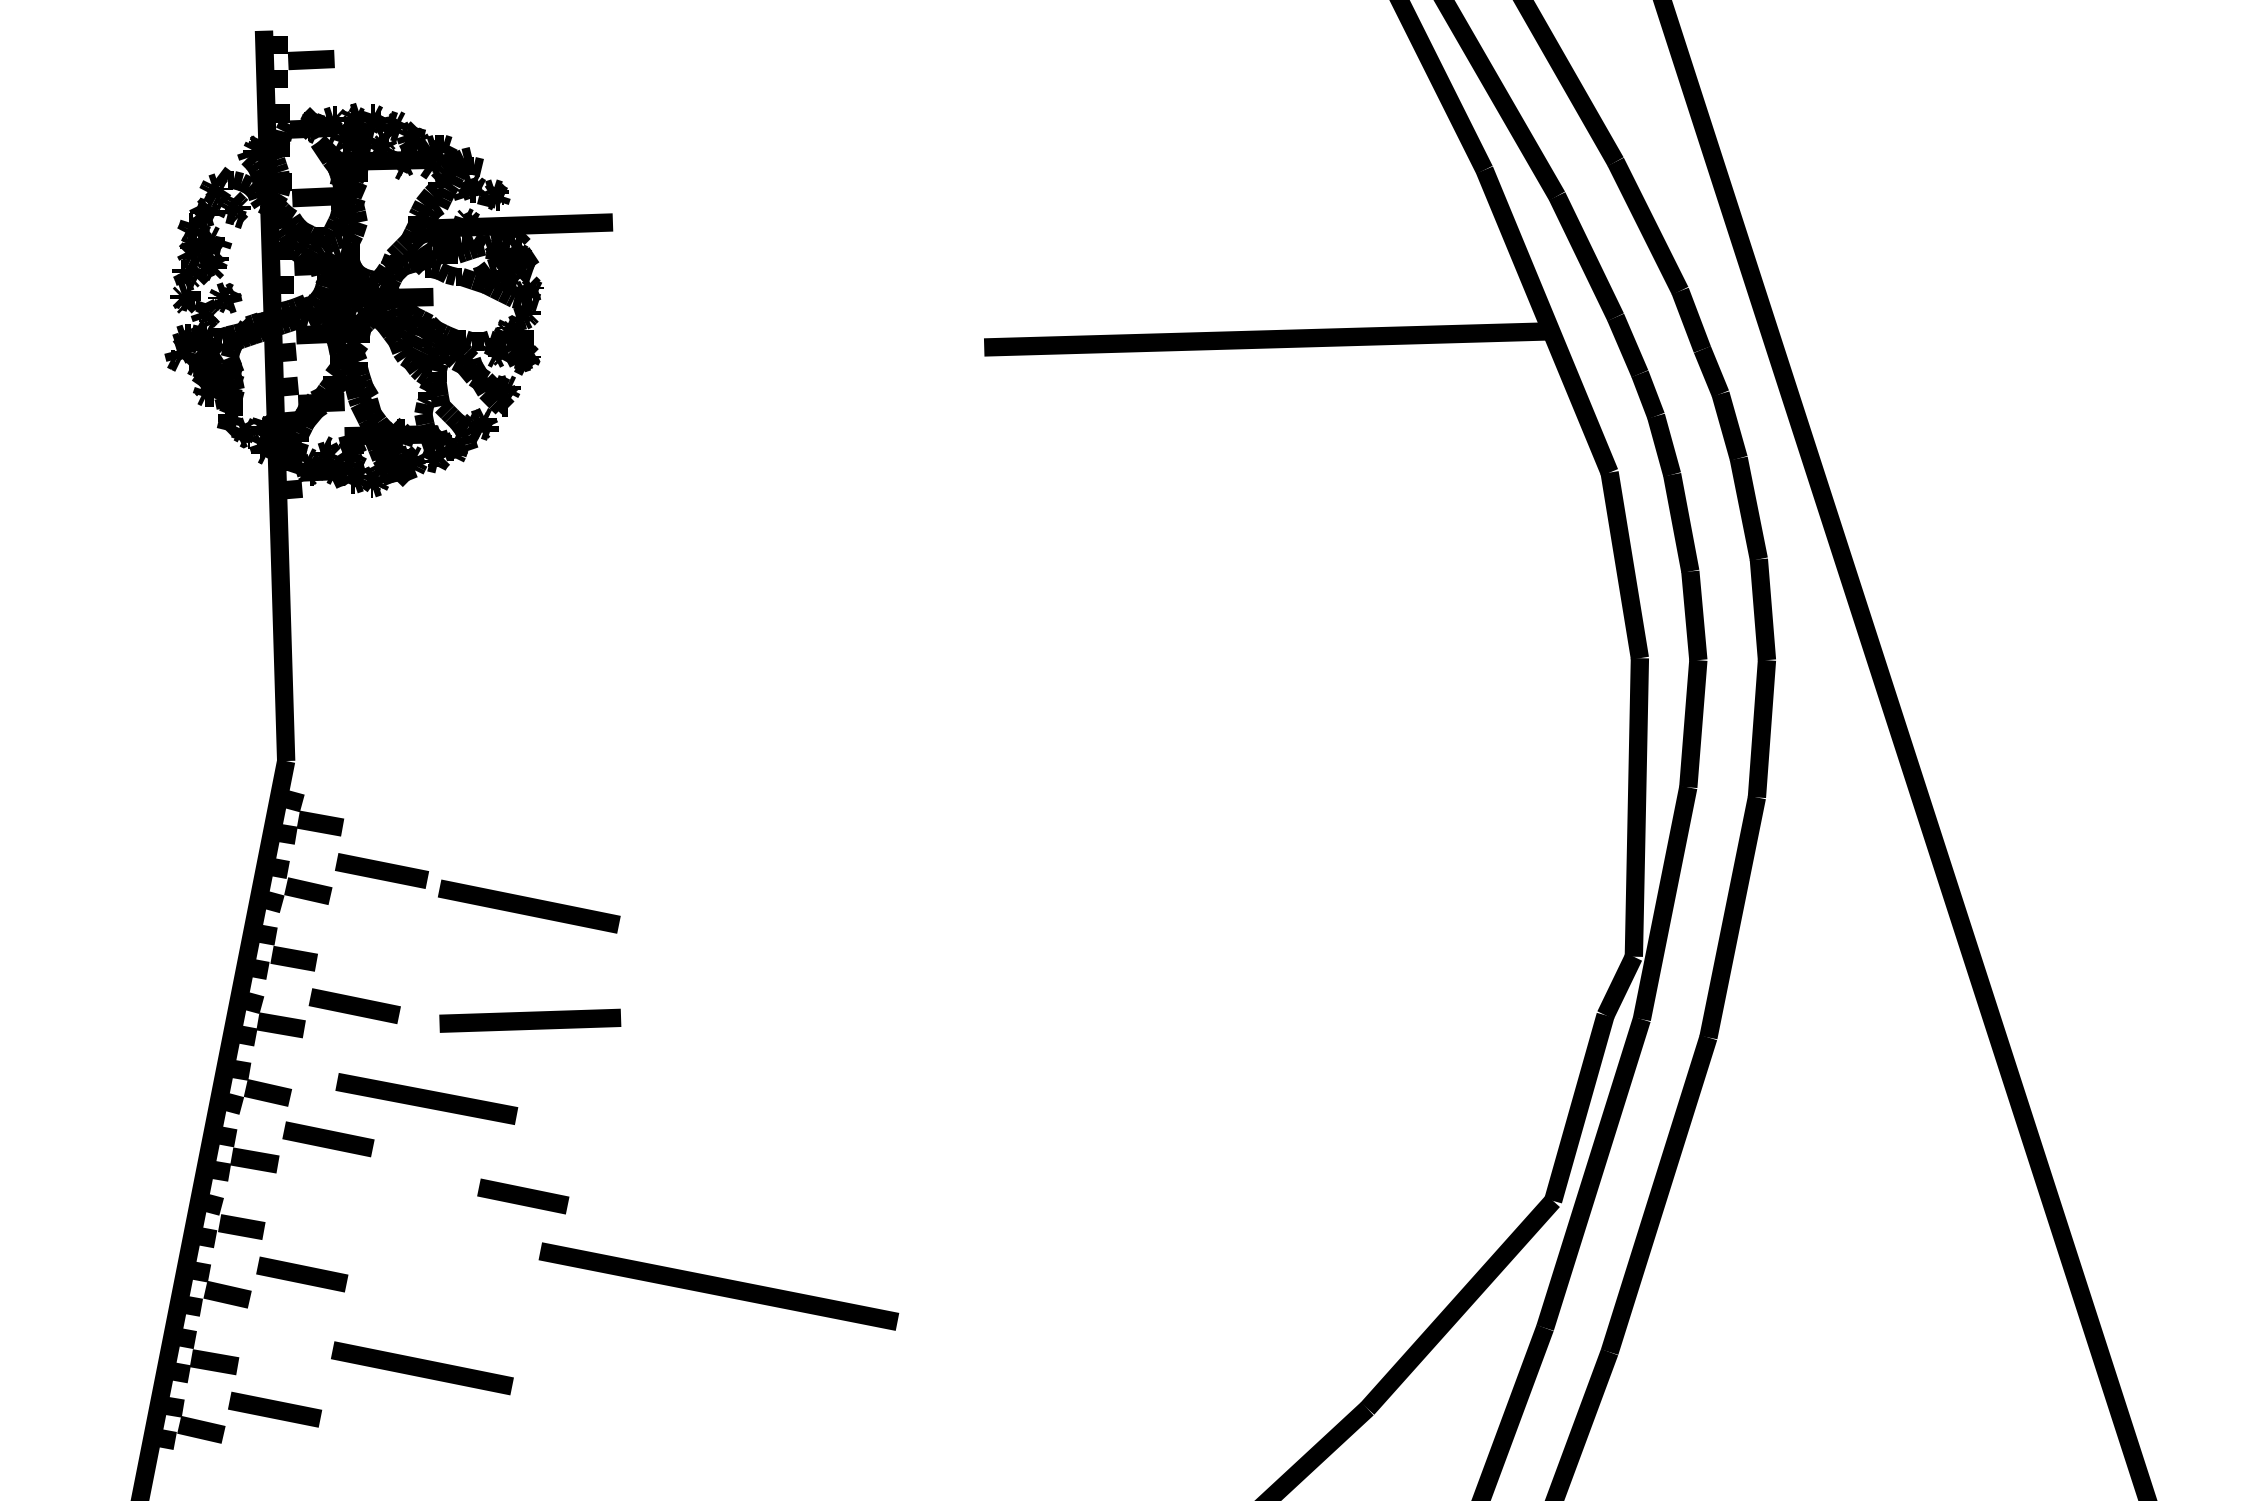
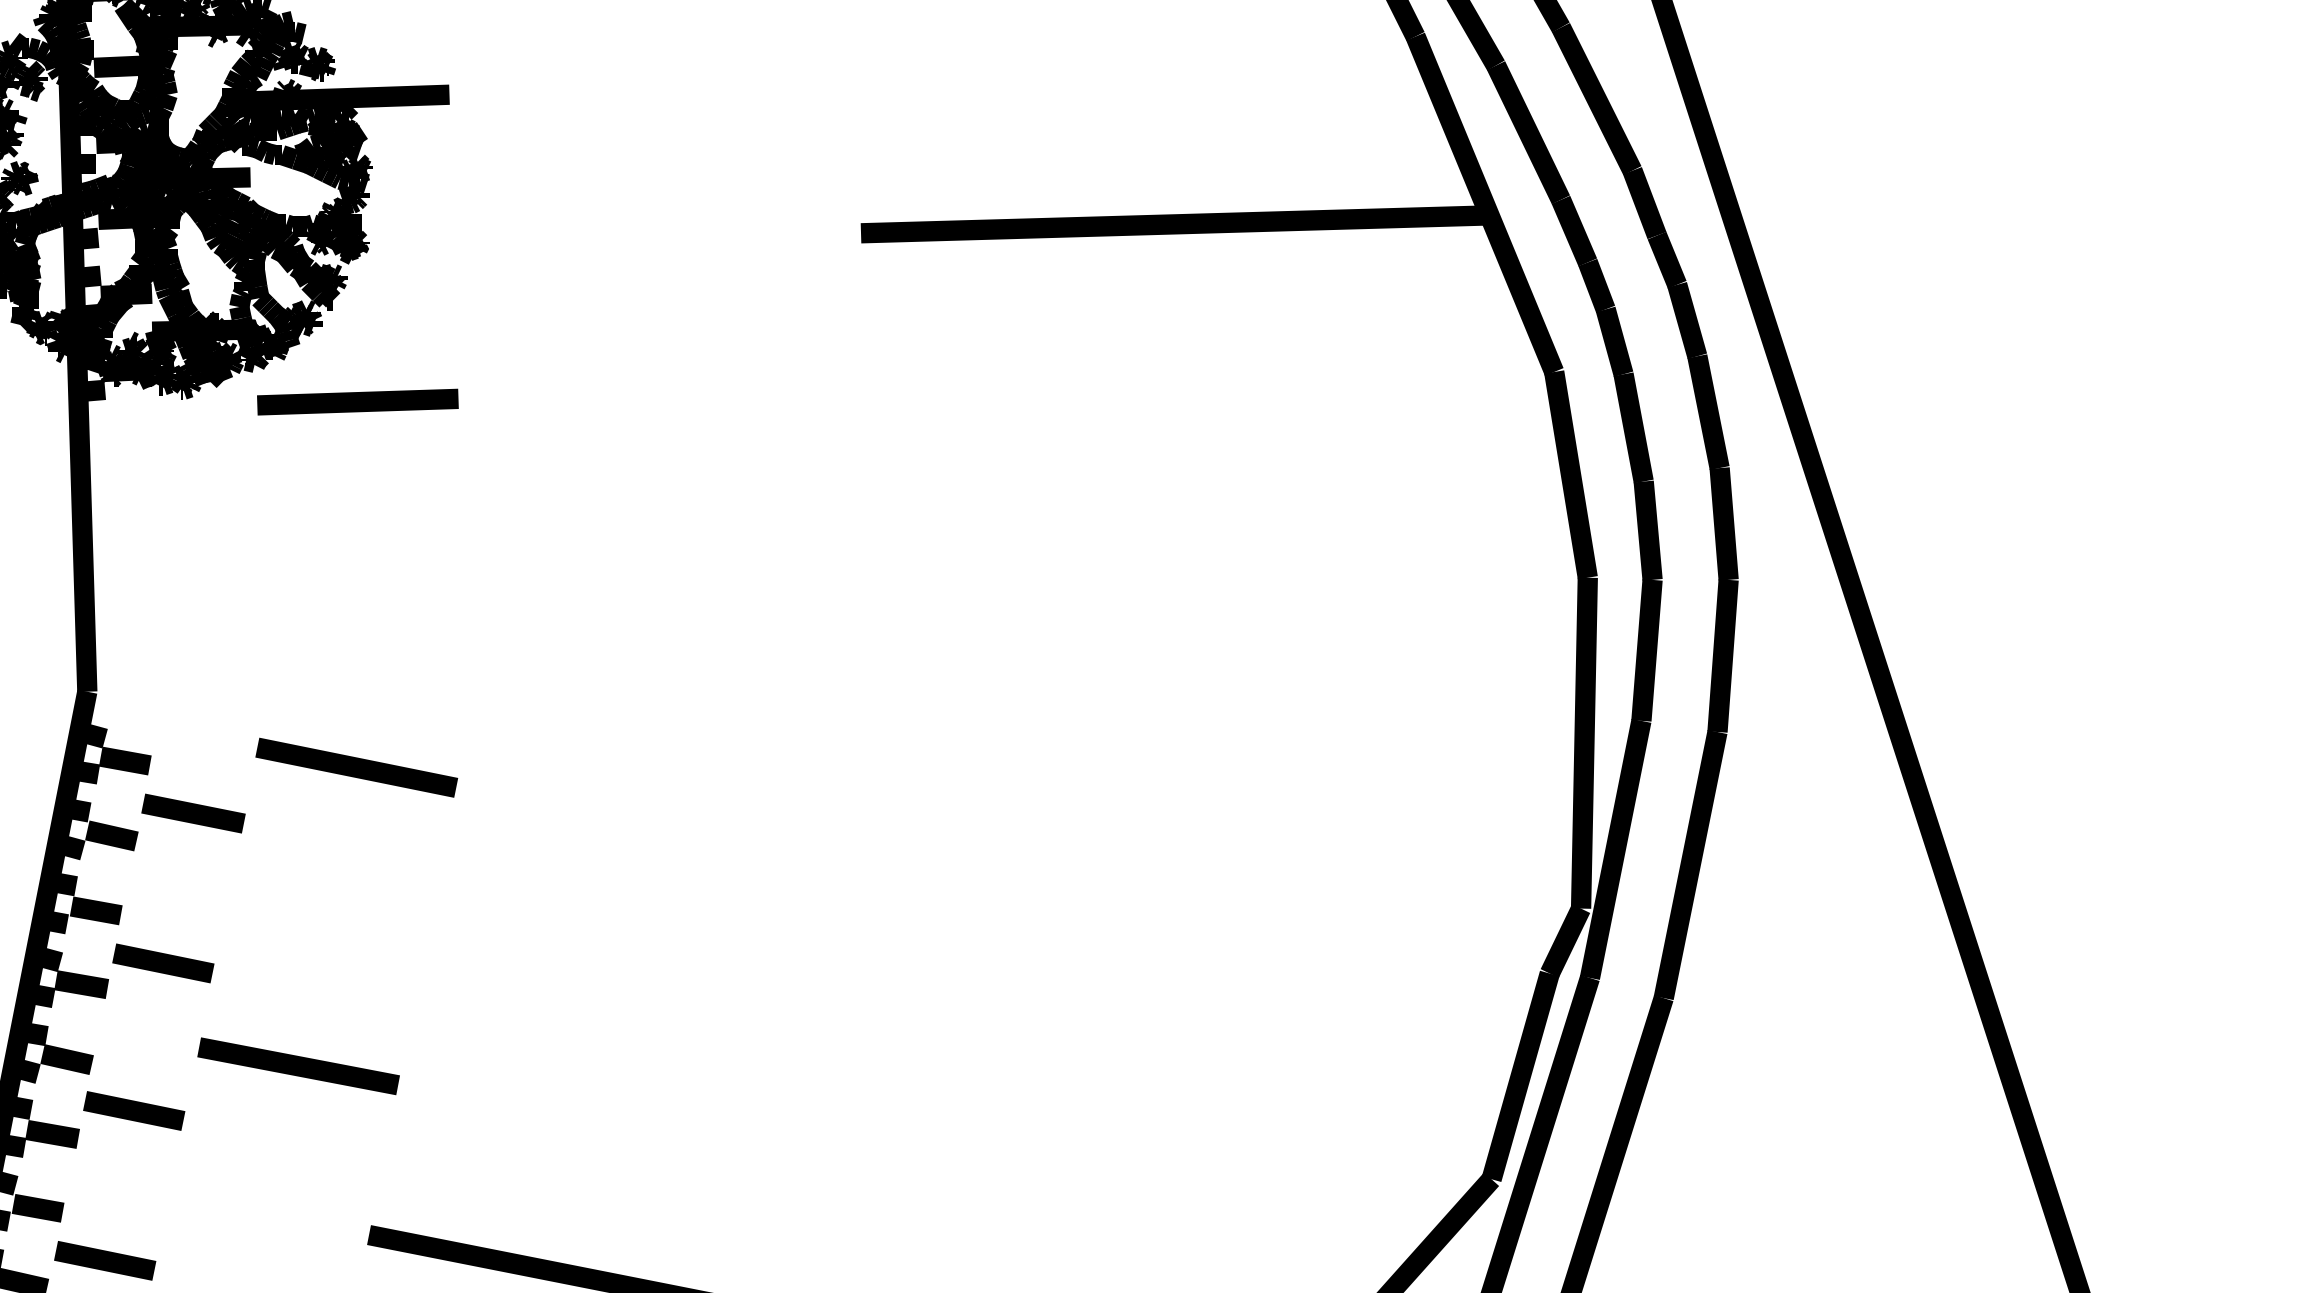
line: (529, 906) -> (357, 767), moved
line: (530, 1020) -> (358, 401), moved
line: (426, 1098) -> (298, 1065), moved
line: (523, 1196) -> (350, 1174), removed

